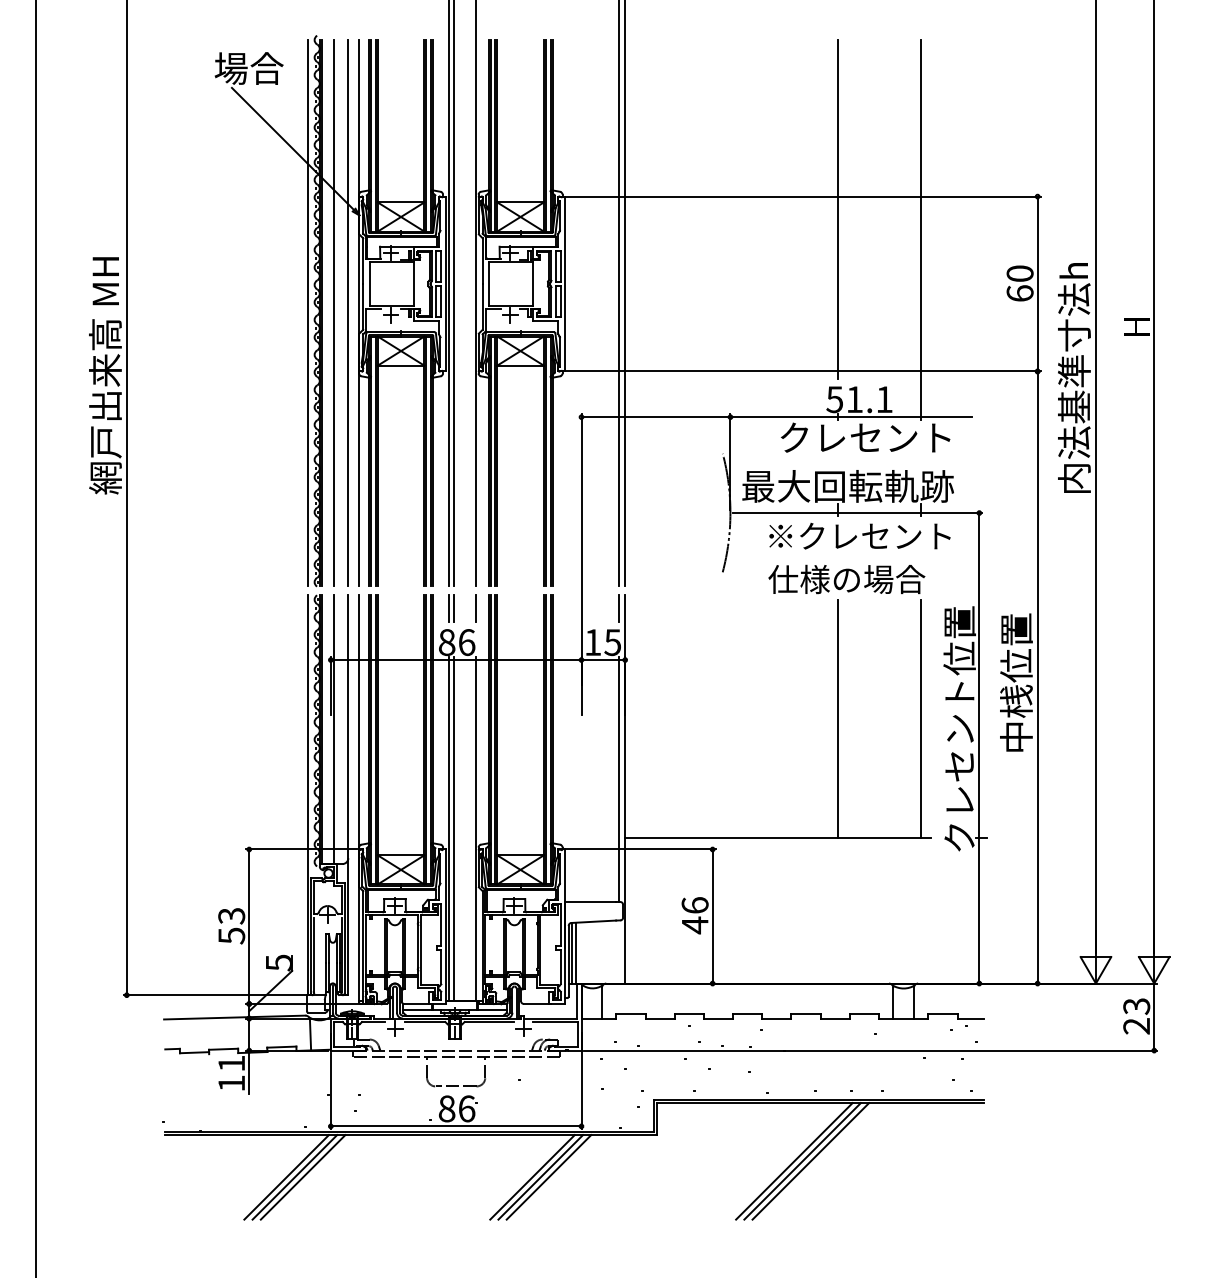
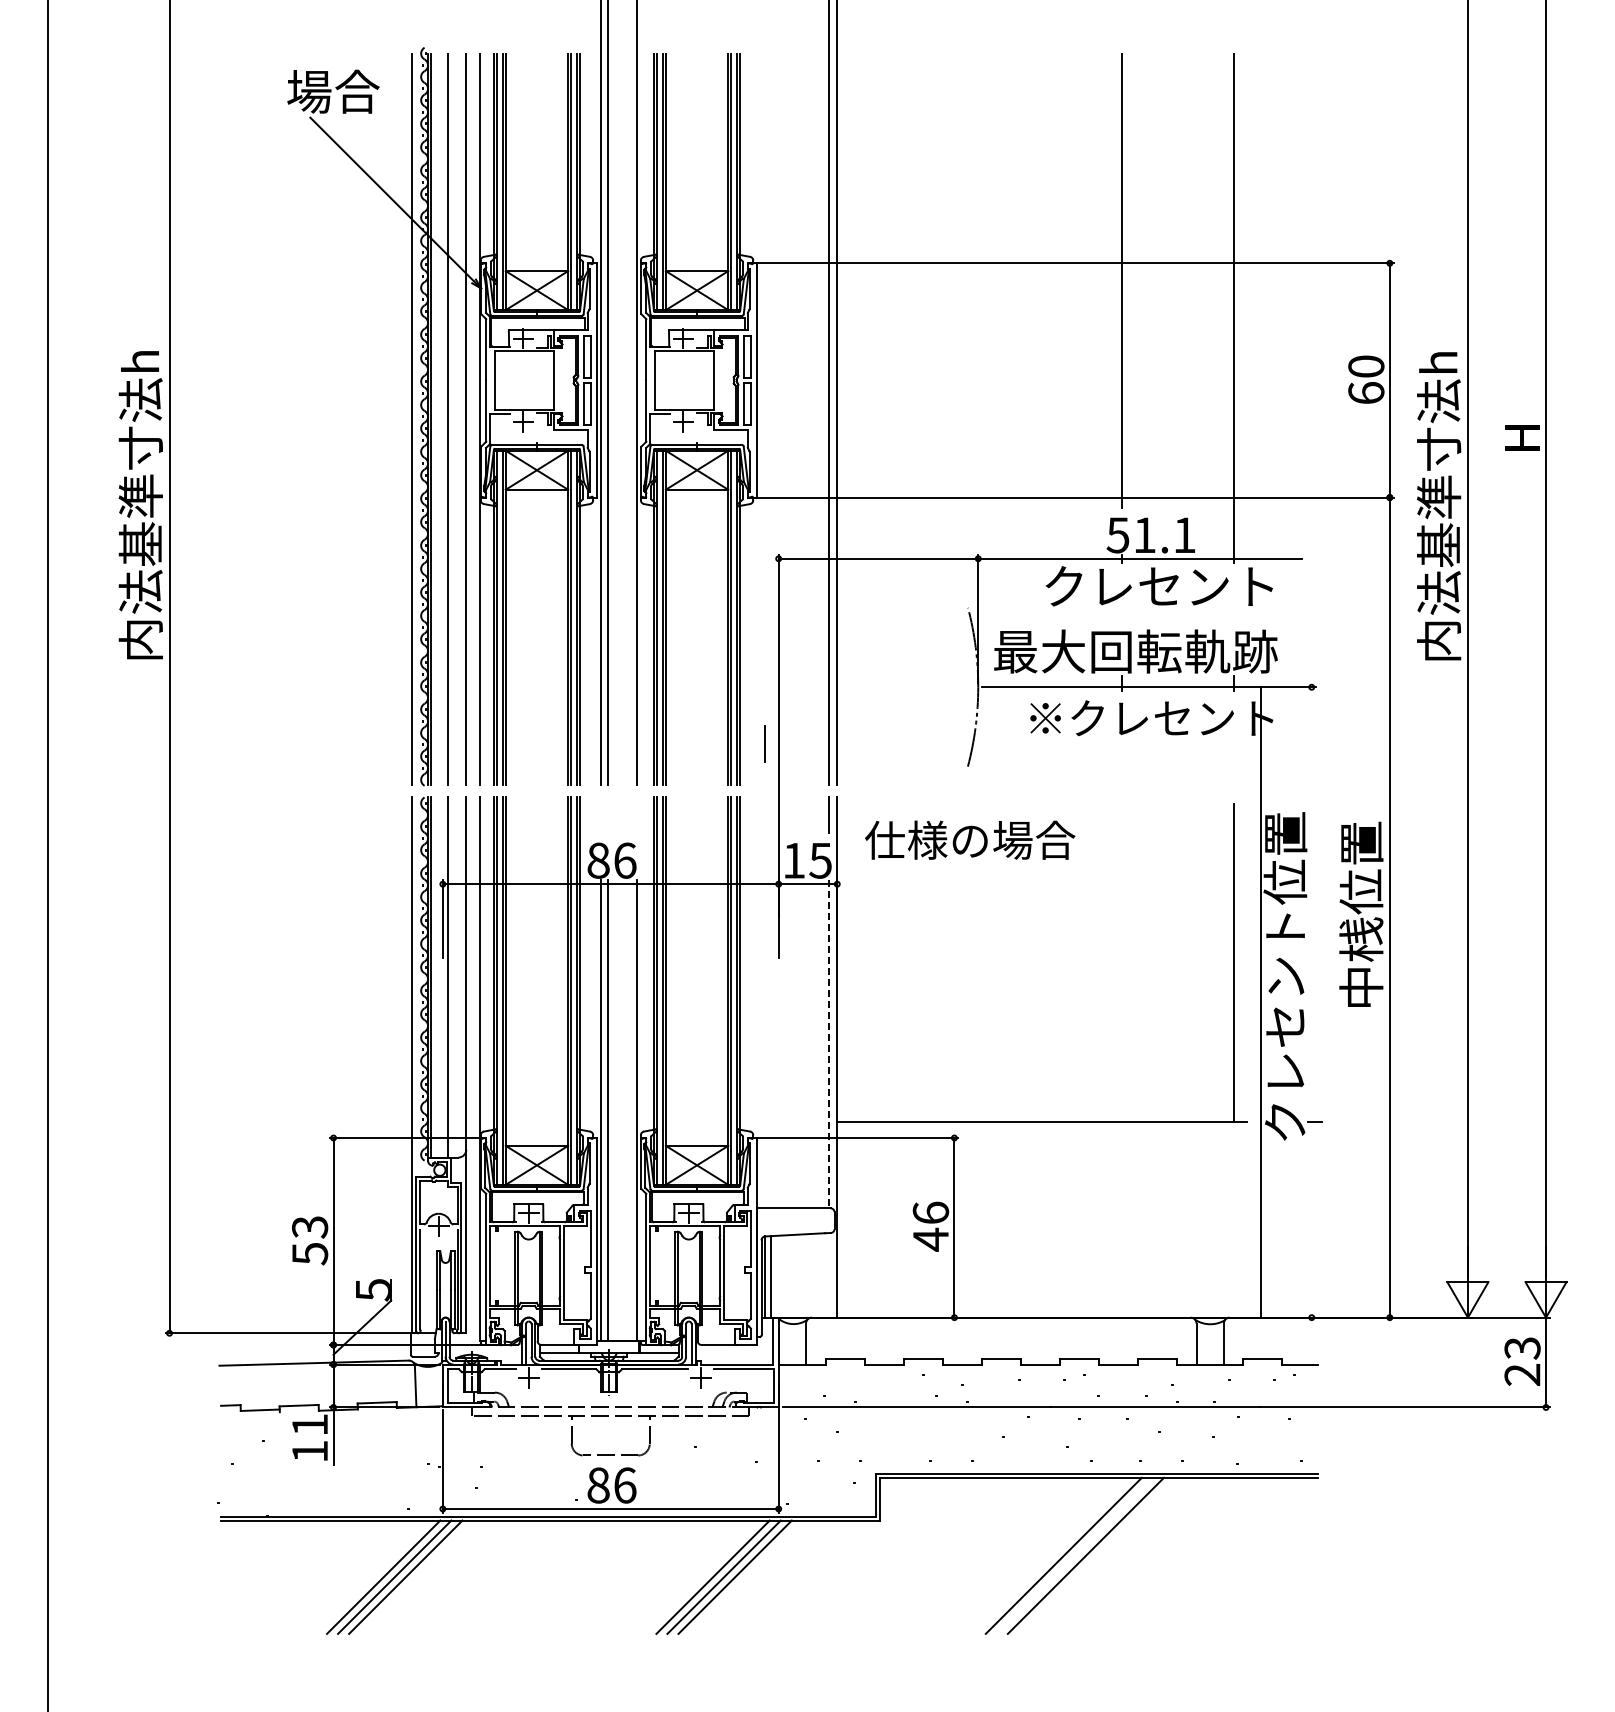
text: (105, 375) -> (140, 503), 網戸出来高 MH -> 内法基準寸法h
text: (847, 578) -> (970, 839), moved
part: (451, 608) -> (604, 814), removed
line: (475, 608) -> (764, 743), moved
line: (838, 718) -> (1122, 962), removed
line: (979, 748) -> (1260, 1002), moved
line: (618, 779) -> (828, 1044), solid -> dashed
line: (802, 1161) -> (1074, 1555), removed

